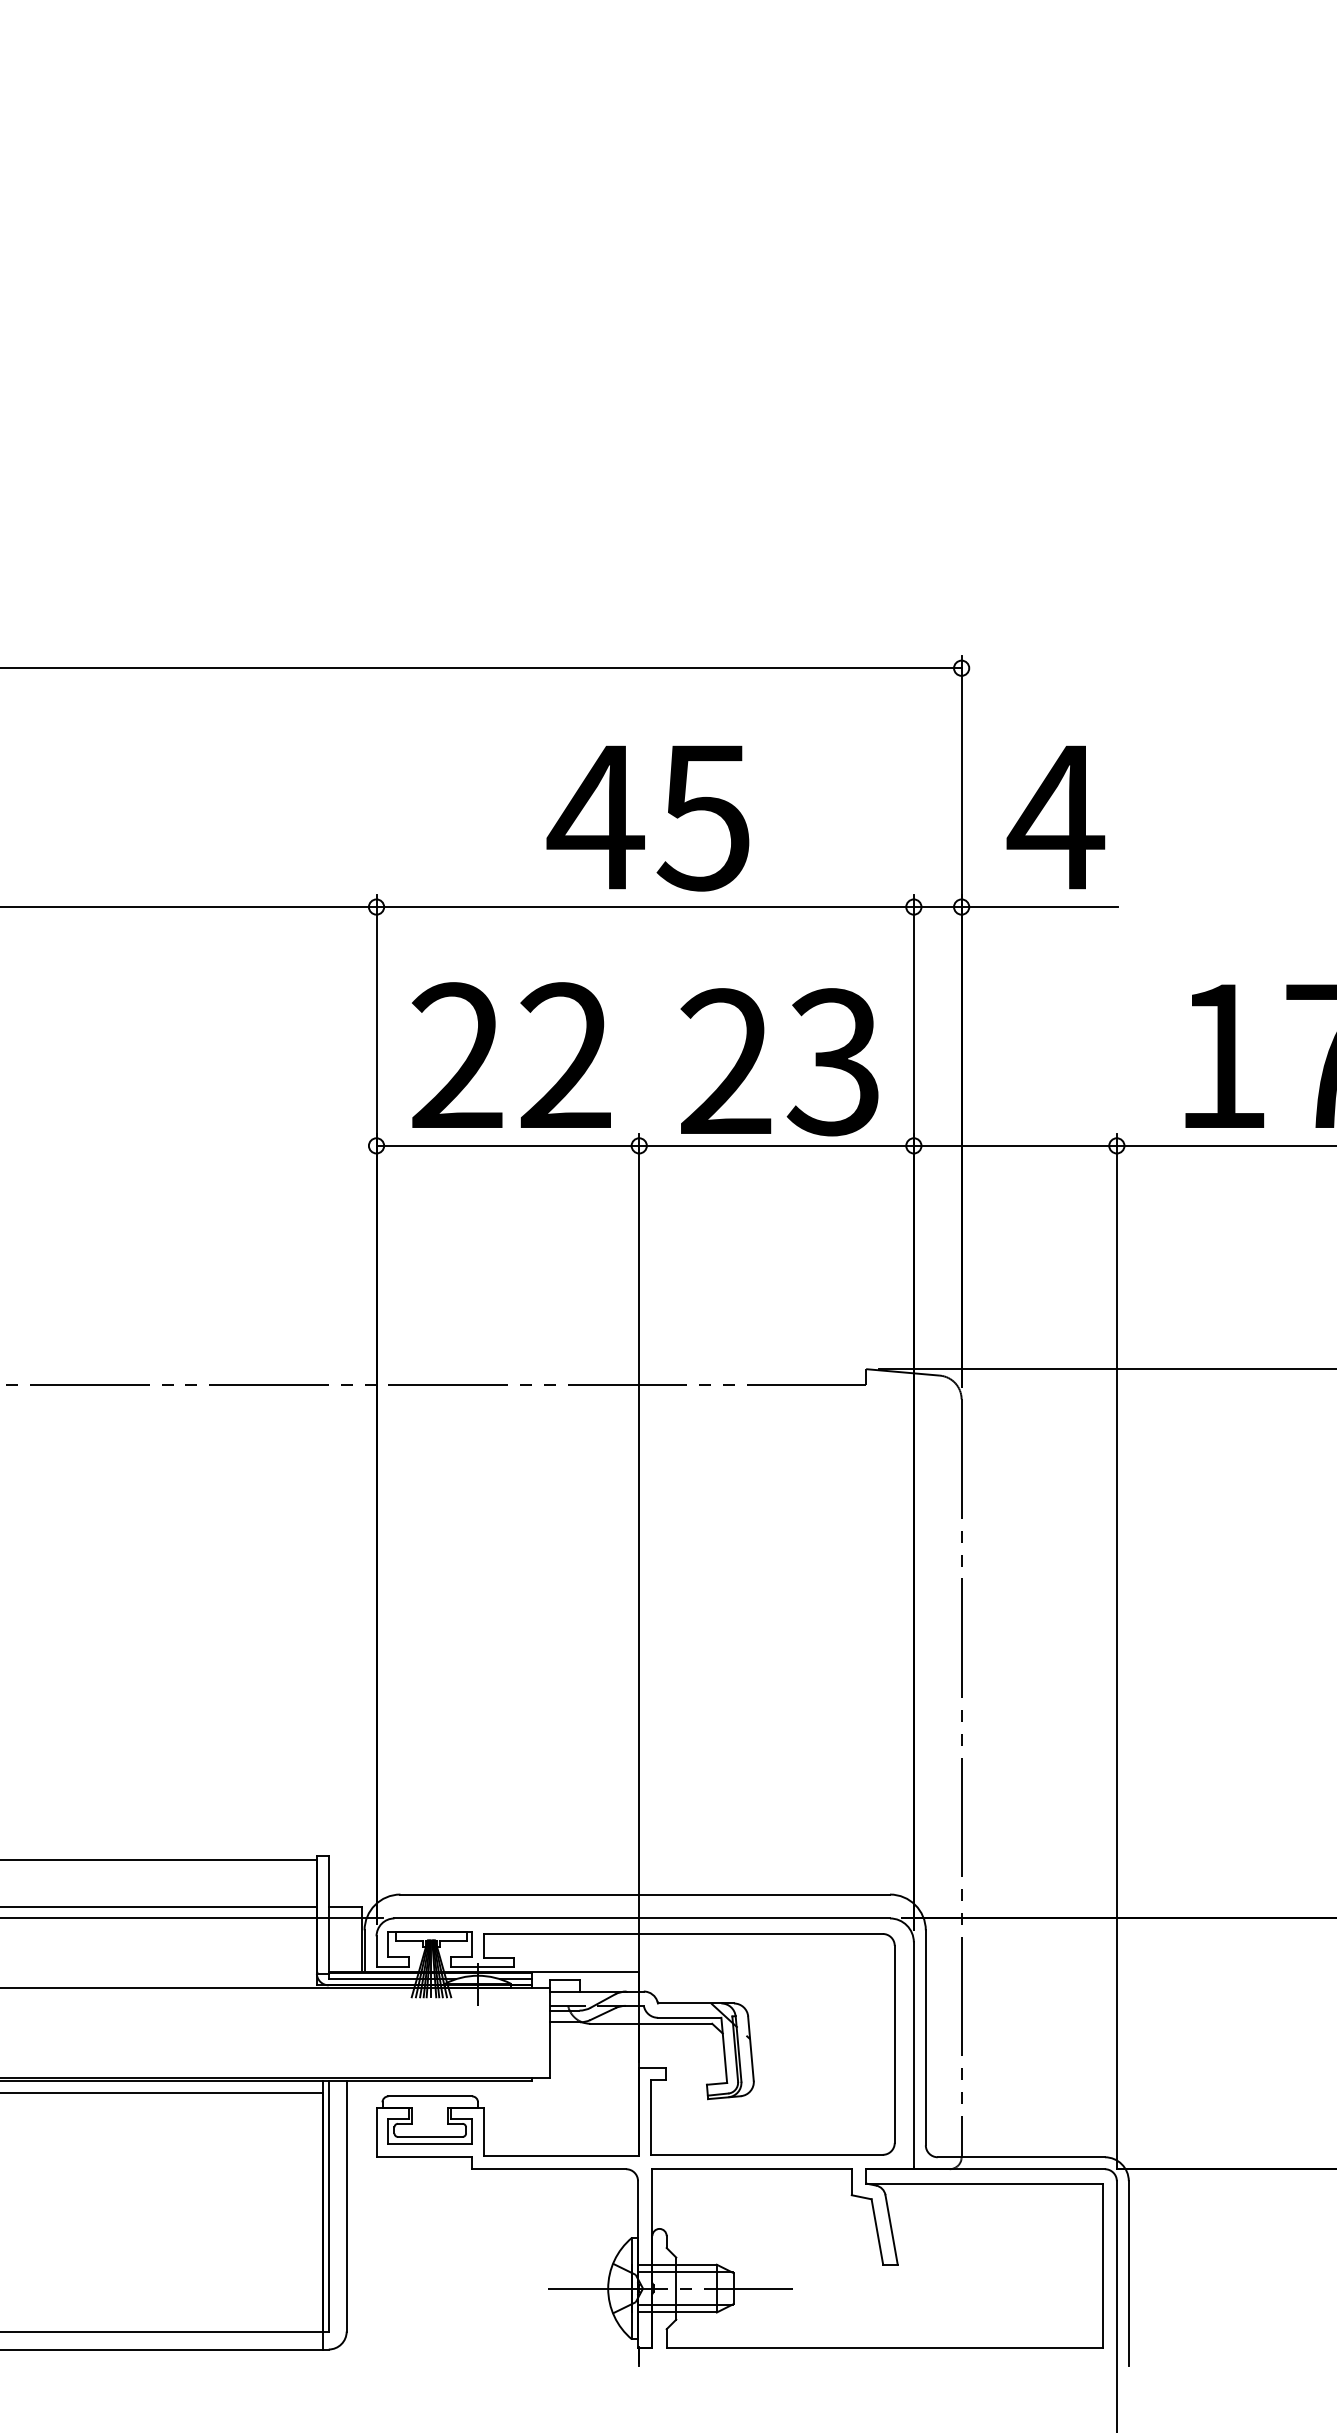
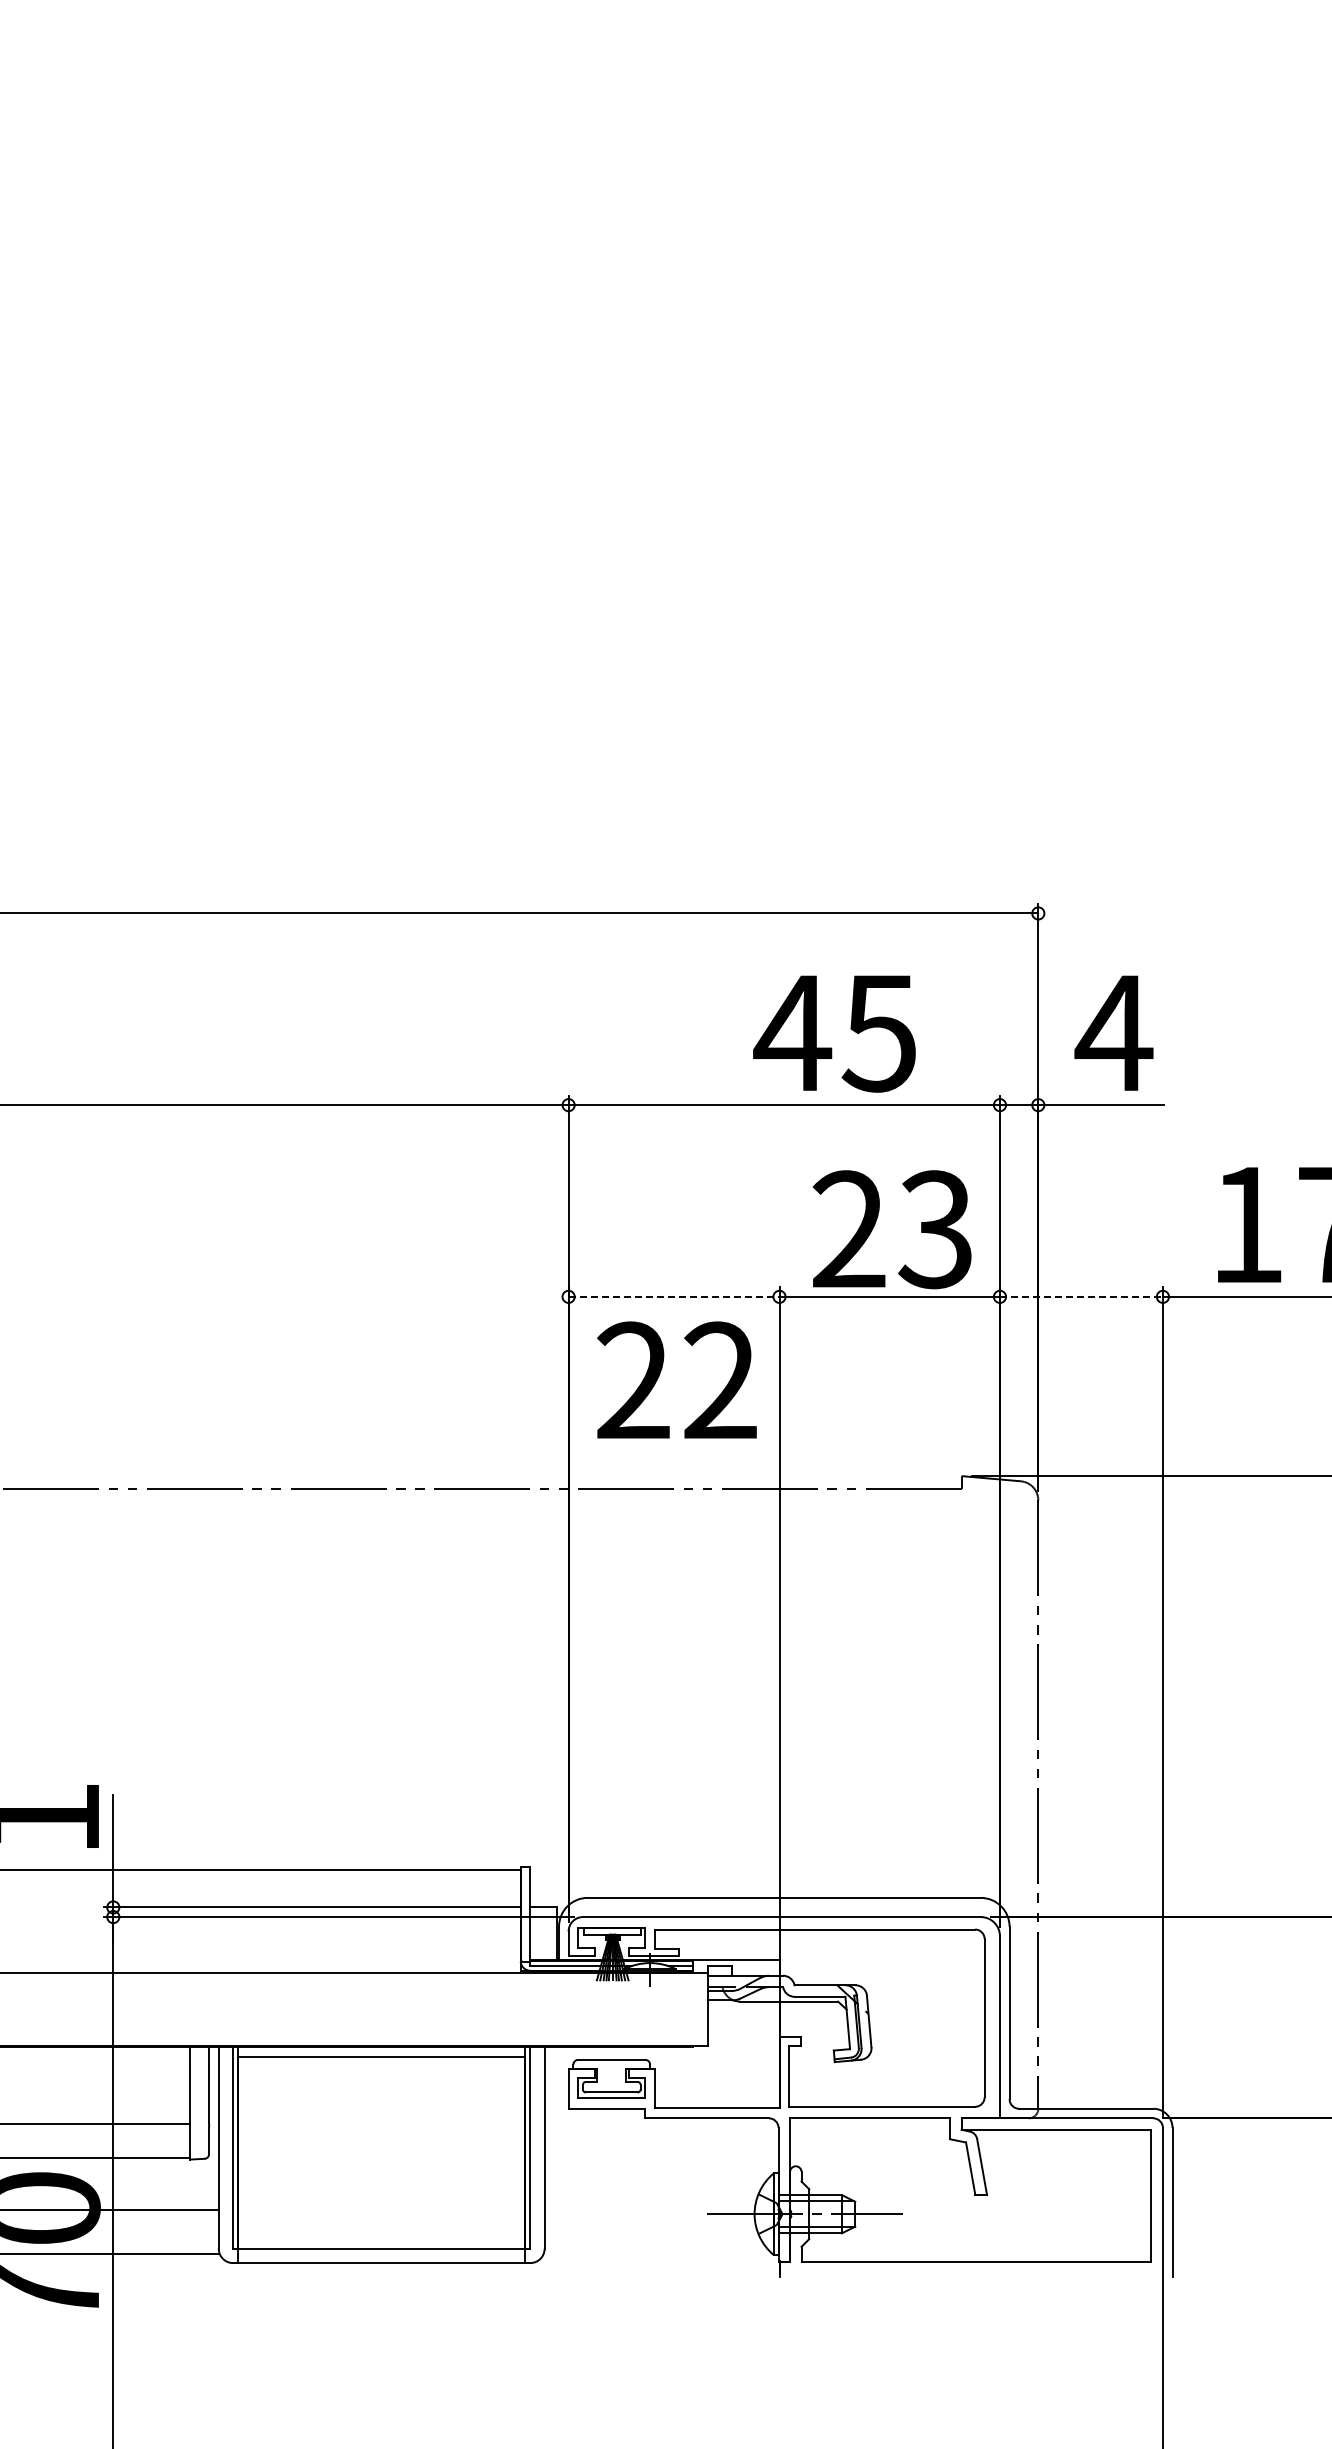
text: (647, 817) -> (834, 1033), moved
text: (510, 1054) -> (676, 1379), moved
line: (508, 1145) -> (674, 1296), solid -> dashed
line: (1015, 1145) -> (1081, 1296), solid -> dashed

